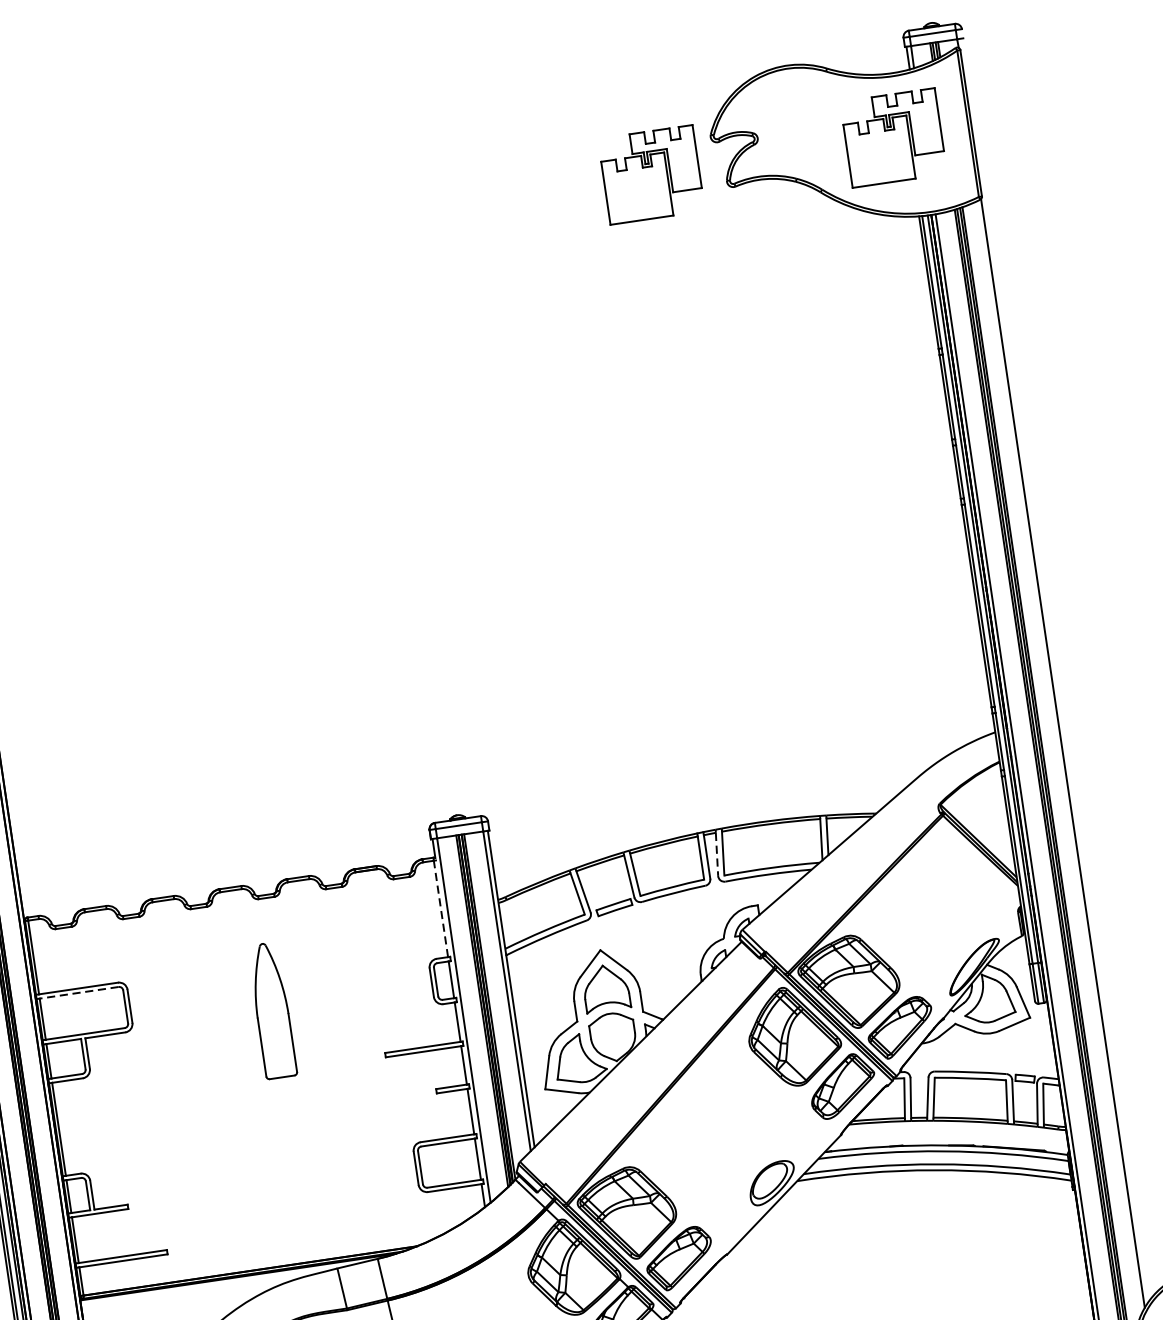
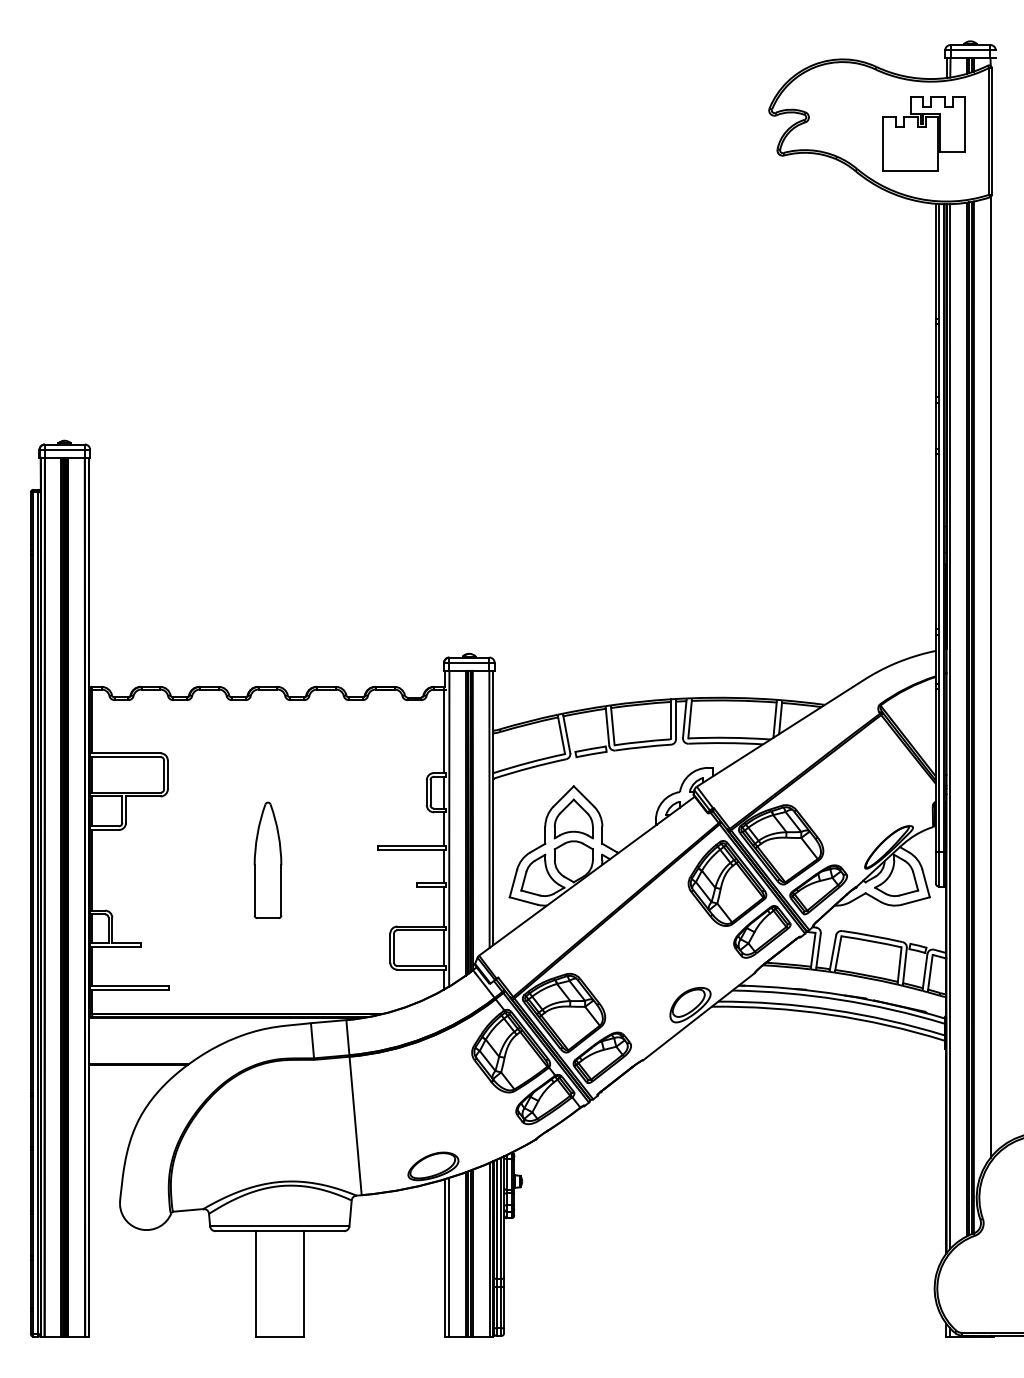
part: (650, 174) -> (713, 134), removed
line: (716, 855) -> (684, 720), dashed -> solid
line: (440, 909) -> (443, 731), dashed -> solid
line: (78, 993) -> (125, 757), dashed -> solid
part: (271, 1009) -> (267, 859), moved

